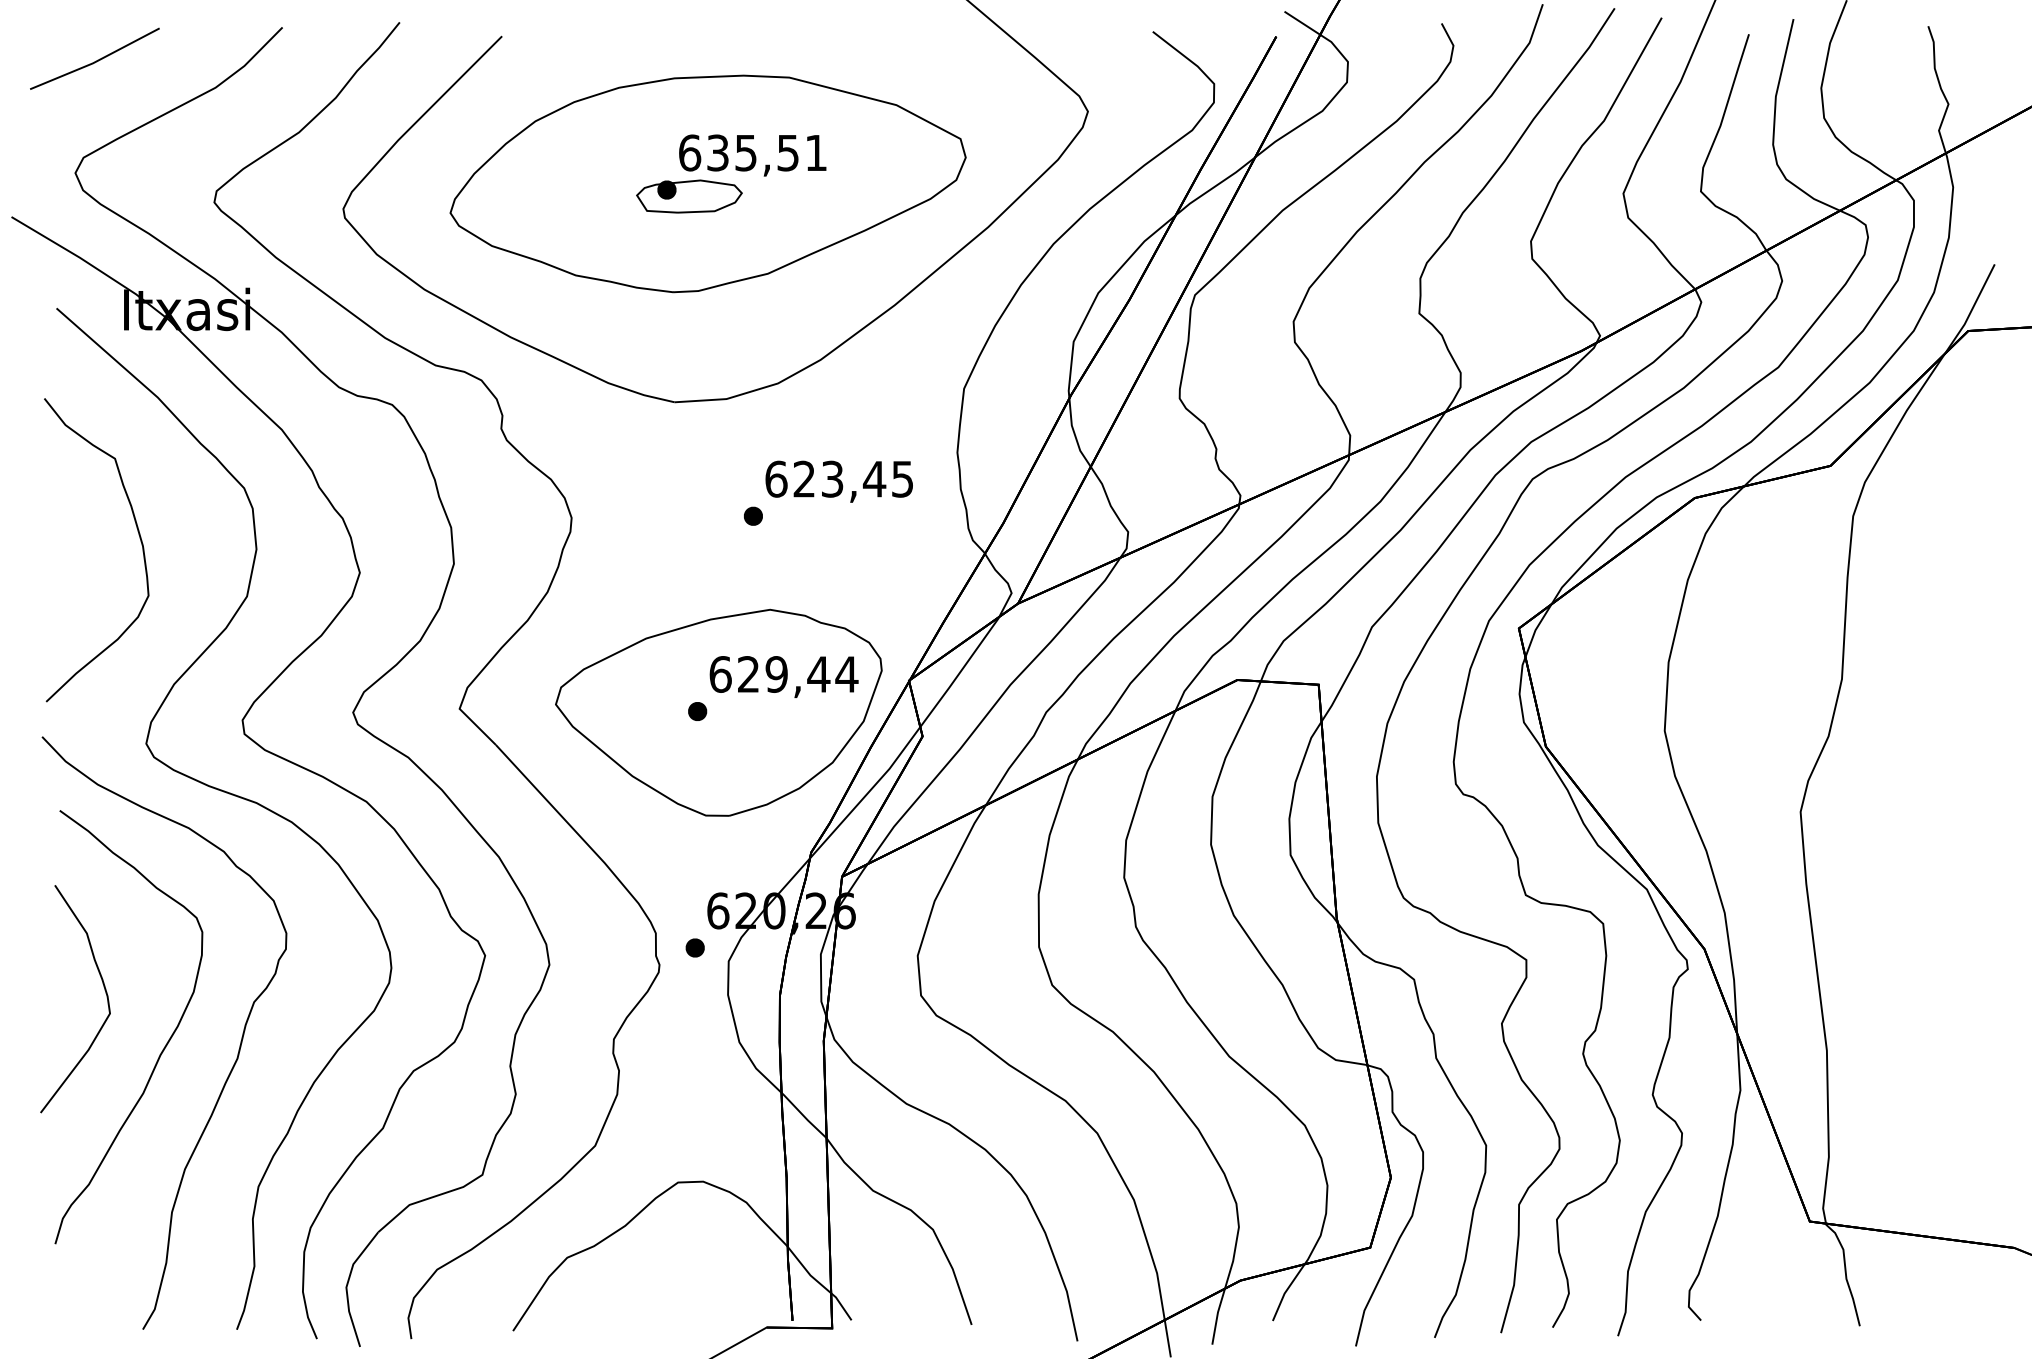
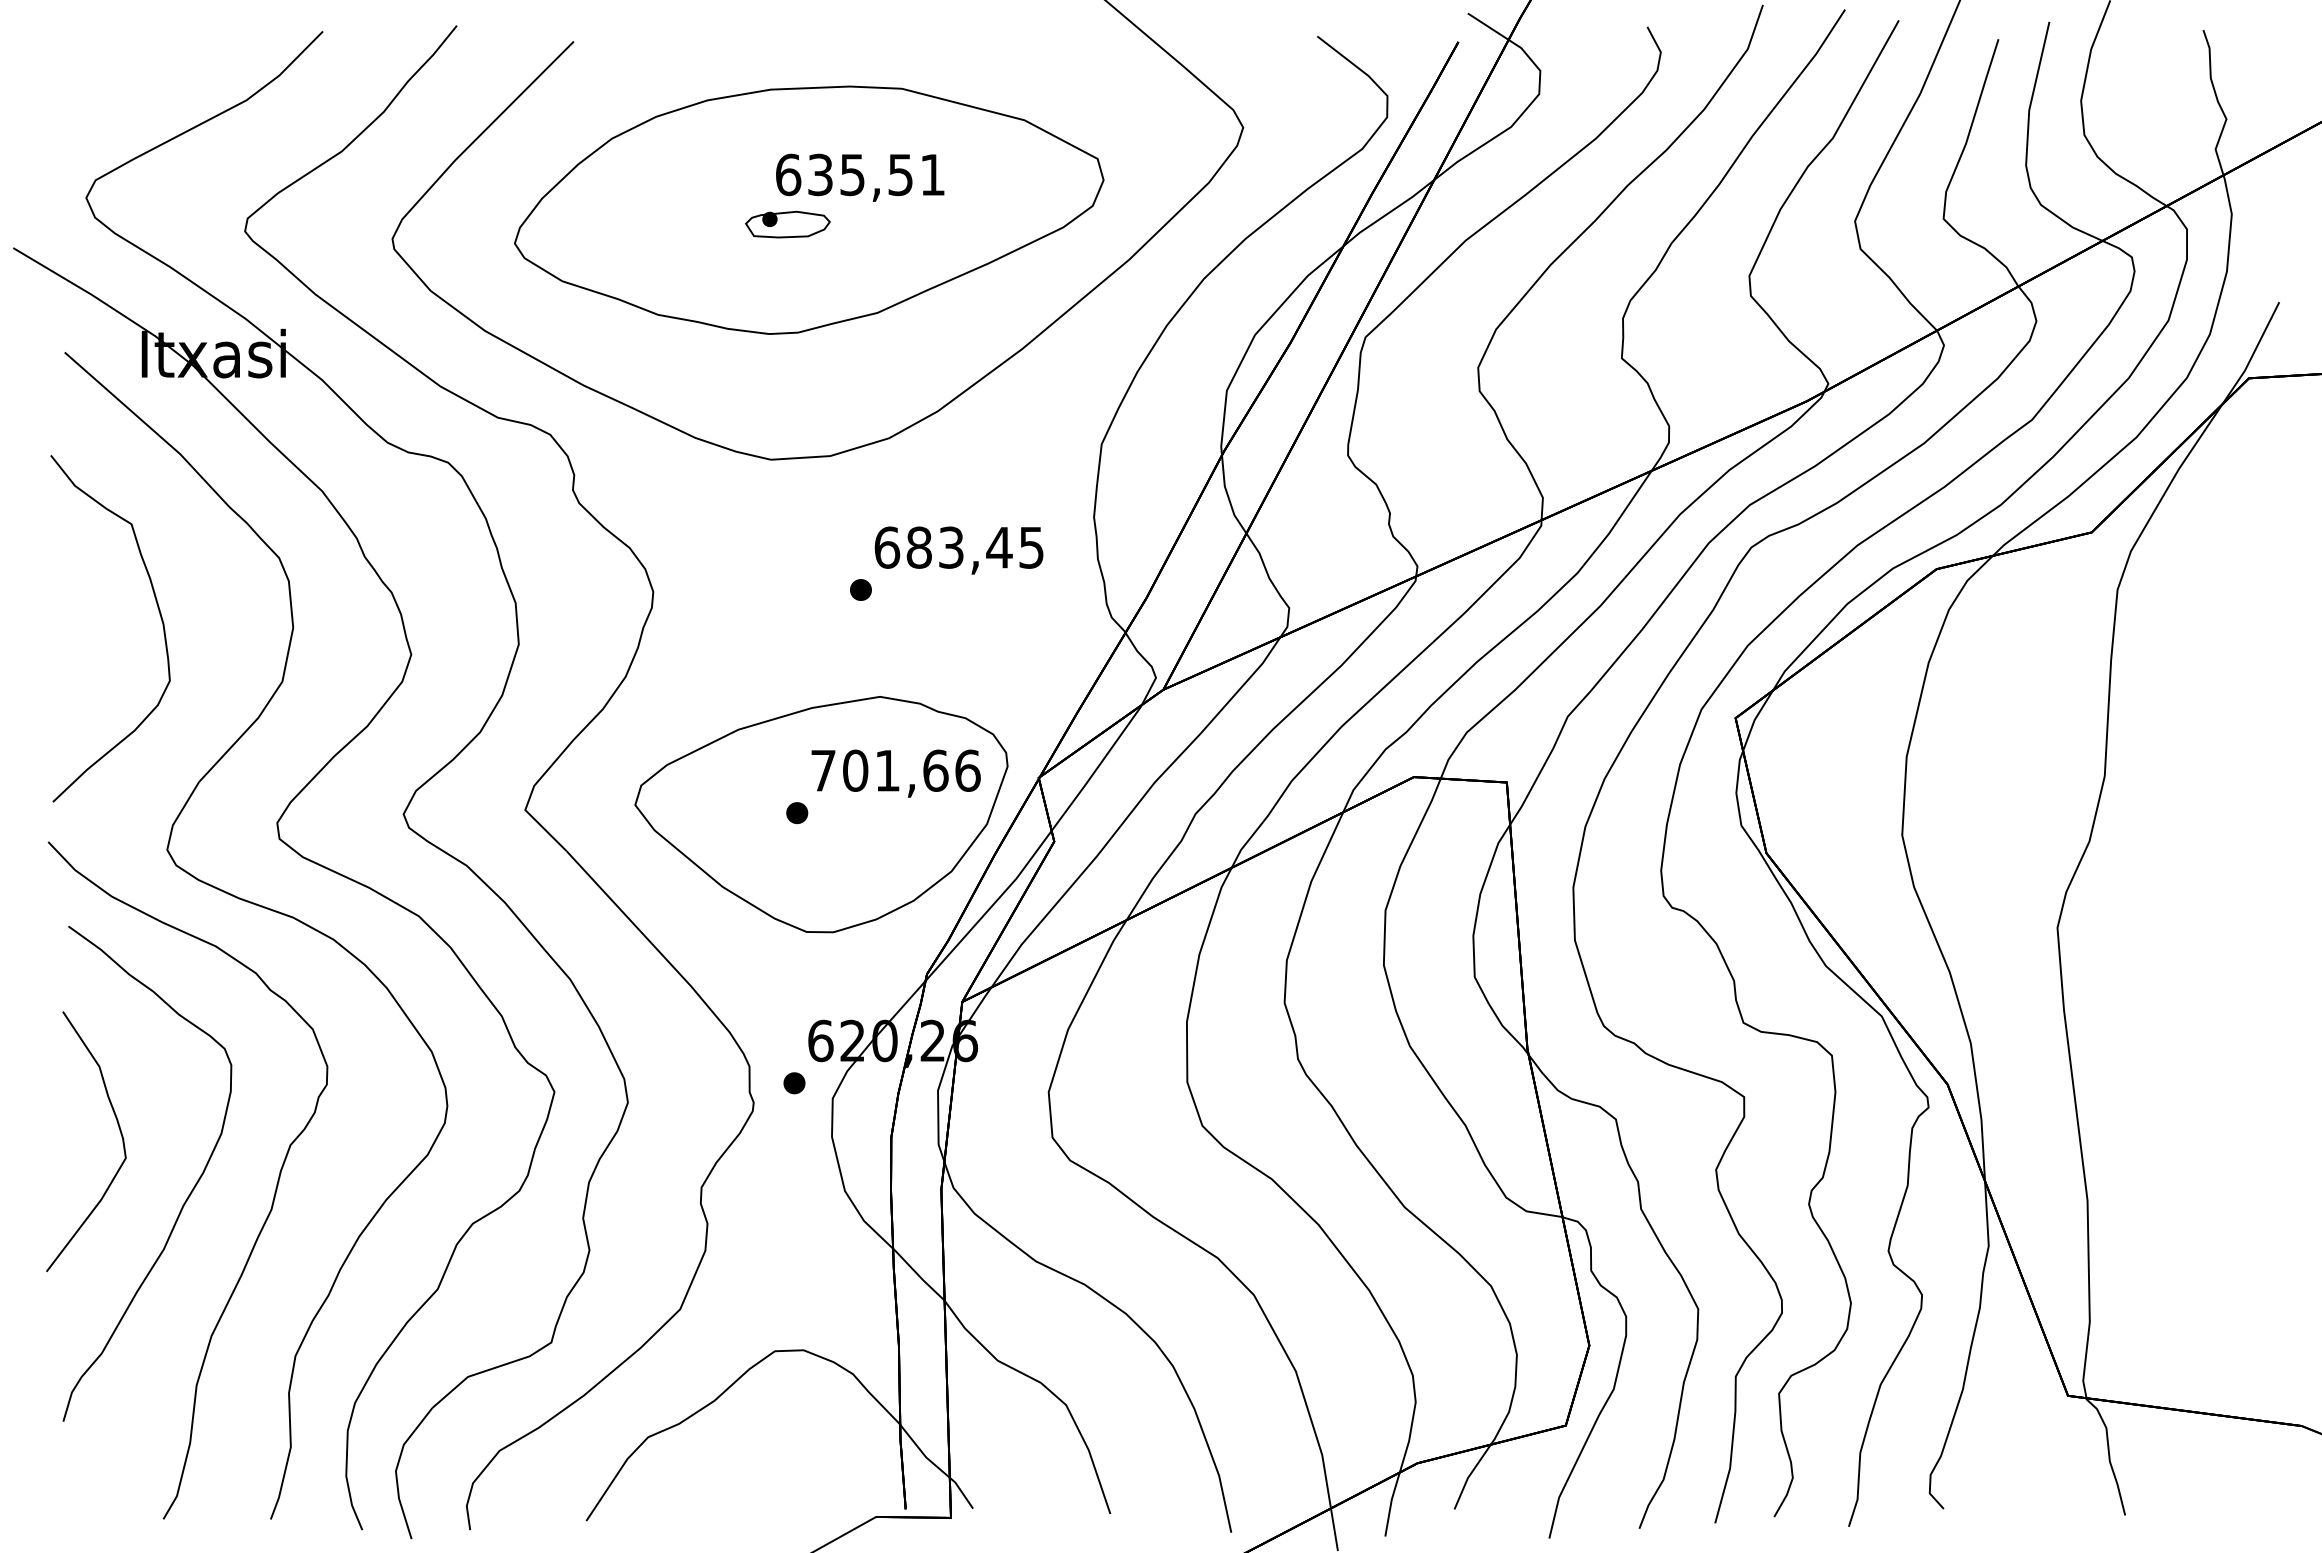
line: (95, 60) -> (109, 69), removed
part: (689, 196) -> (787, 224), size x0.7
text: (803, 479) -> (918, 547), 623,45 -> 683,45
text: (784, 674) -> (896, 770), 629,44 -> 701,66

